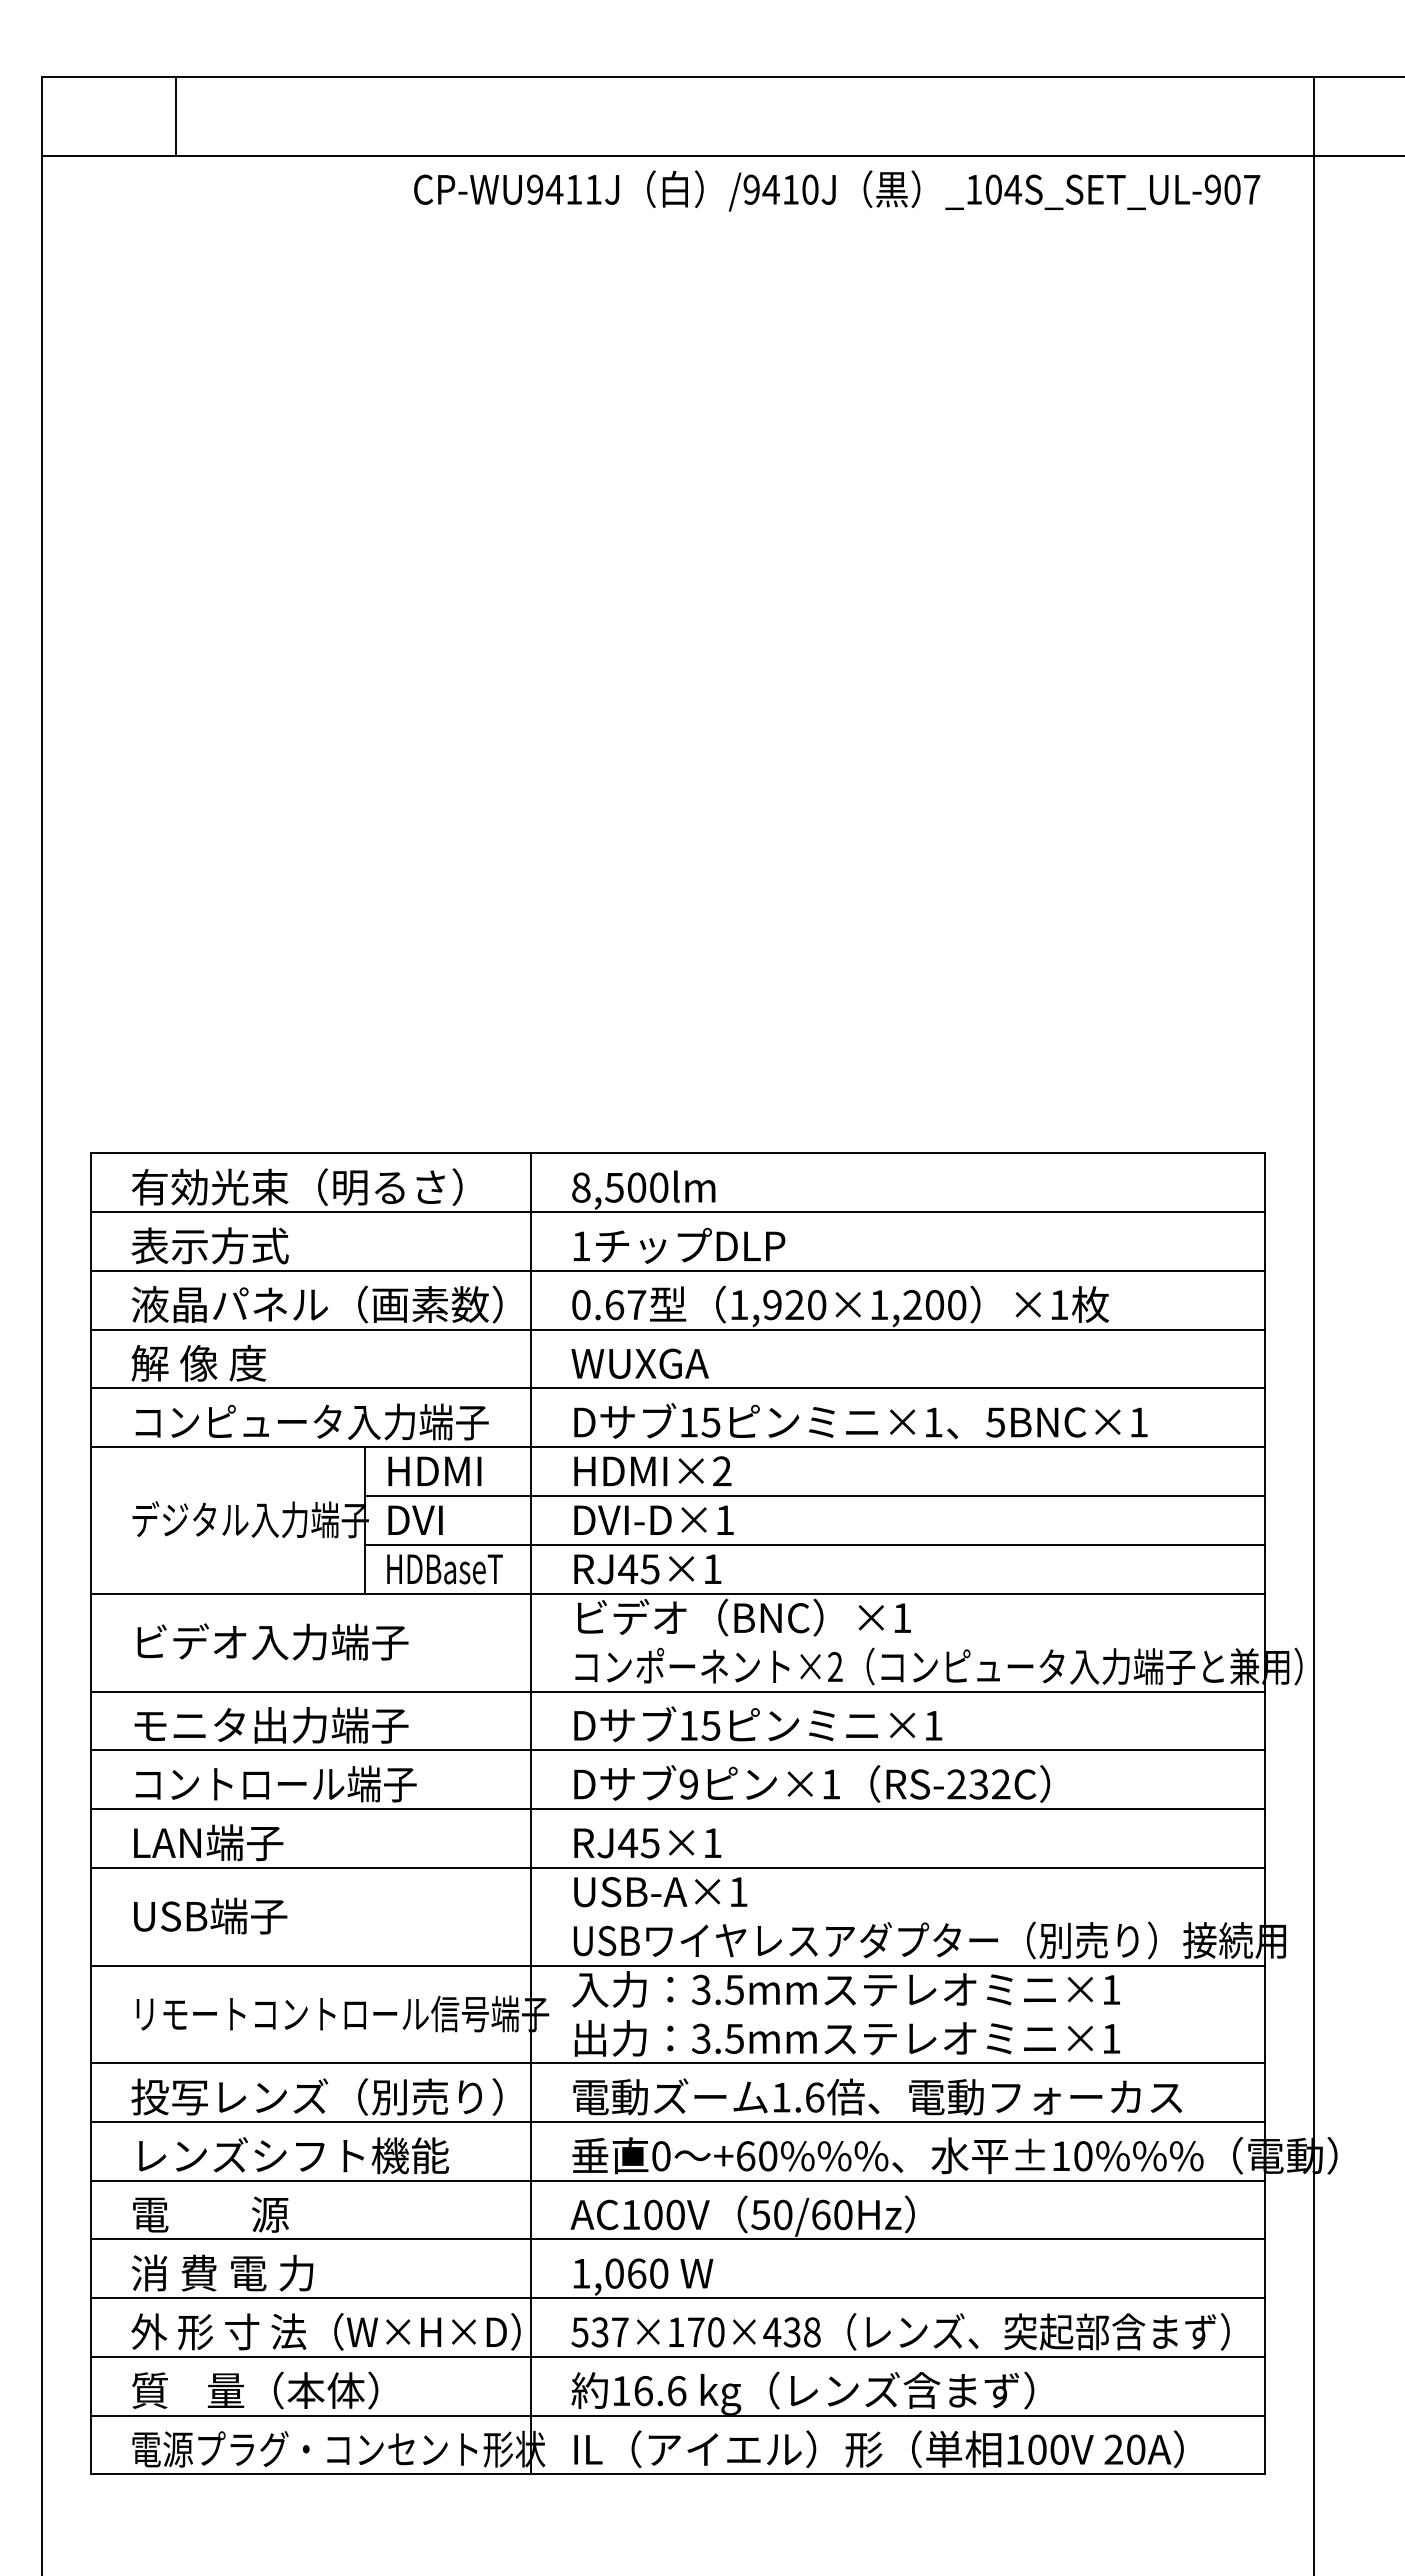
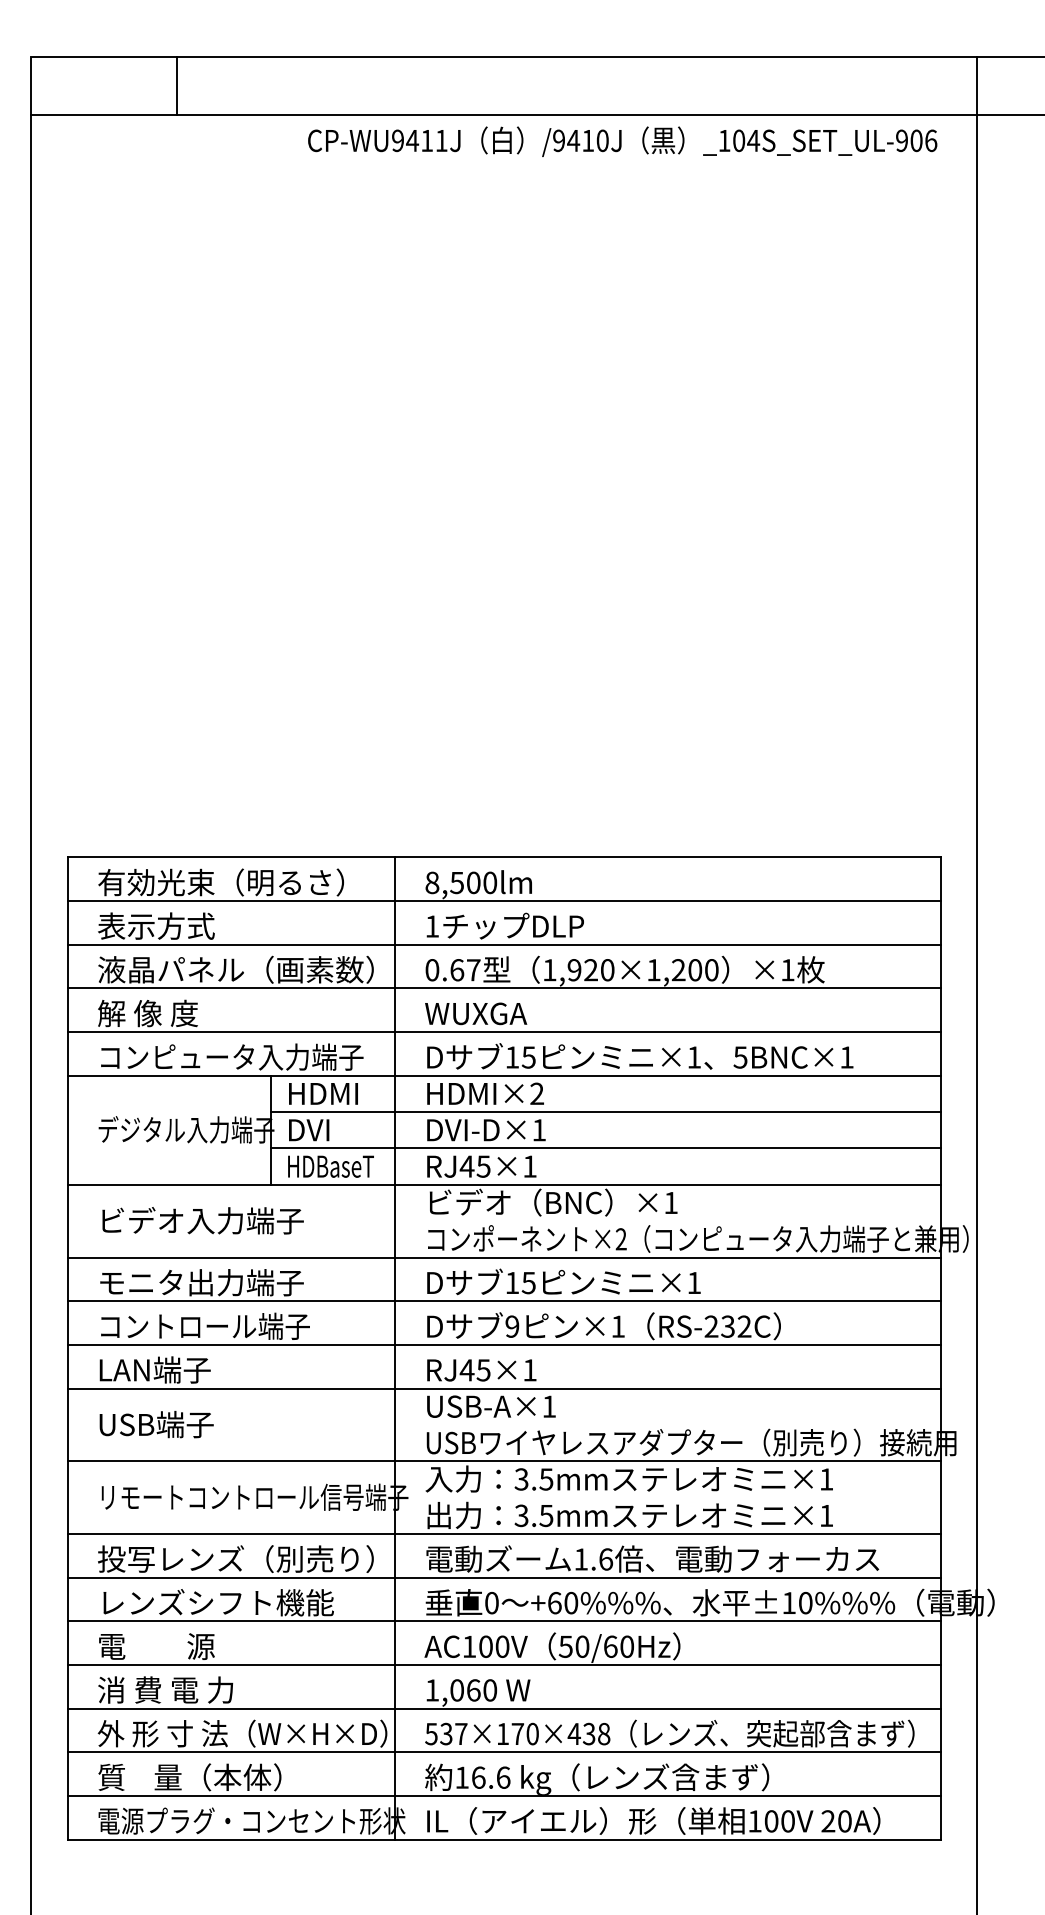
line: (175, 116) -> (176, 86), moved
text: (1252, 189) -> (931, 140), _104S_SET_UL-907 -> _104S_SET_UL-906

